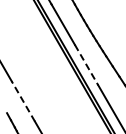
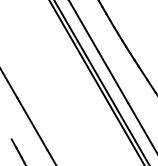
line: (86, 65) -> (113, 78), dashed -> solid
line: (23, 101) -> (32, 124), dashed -> solid

